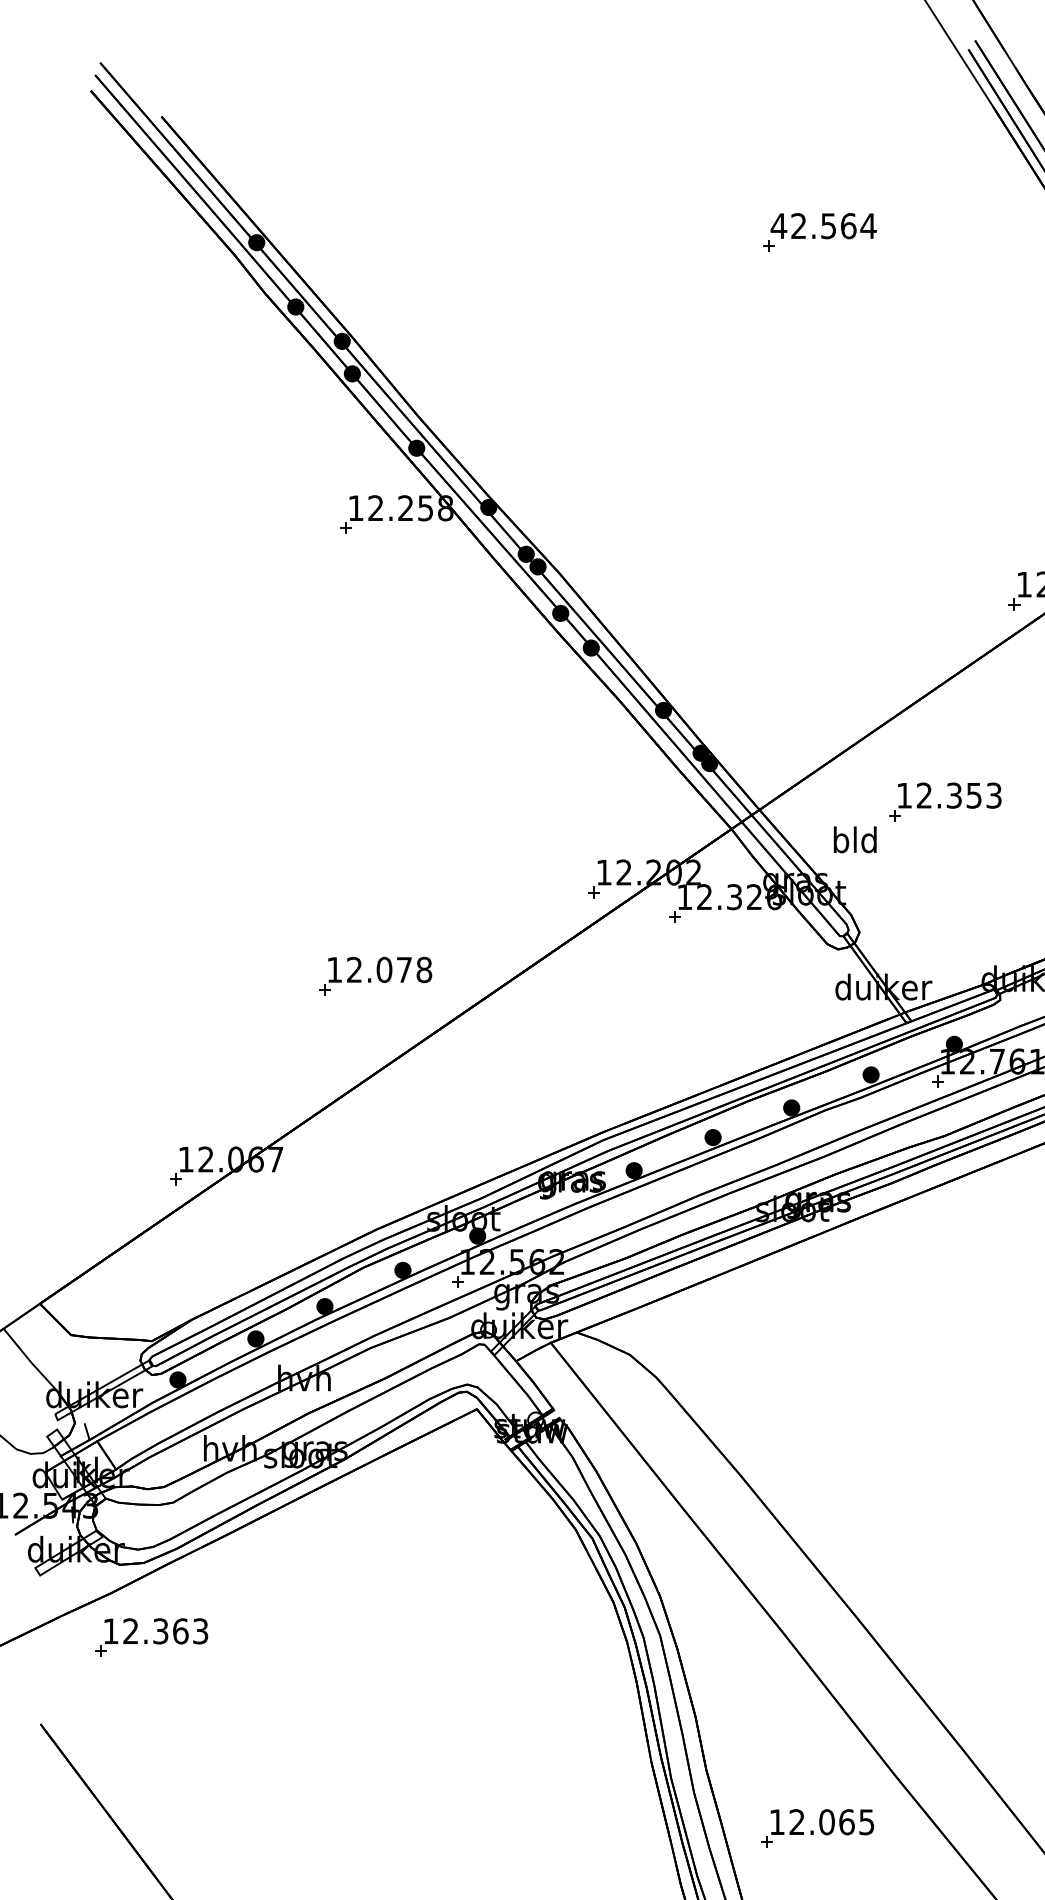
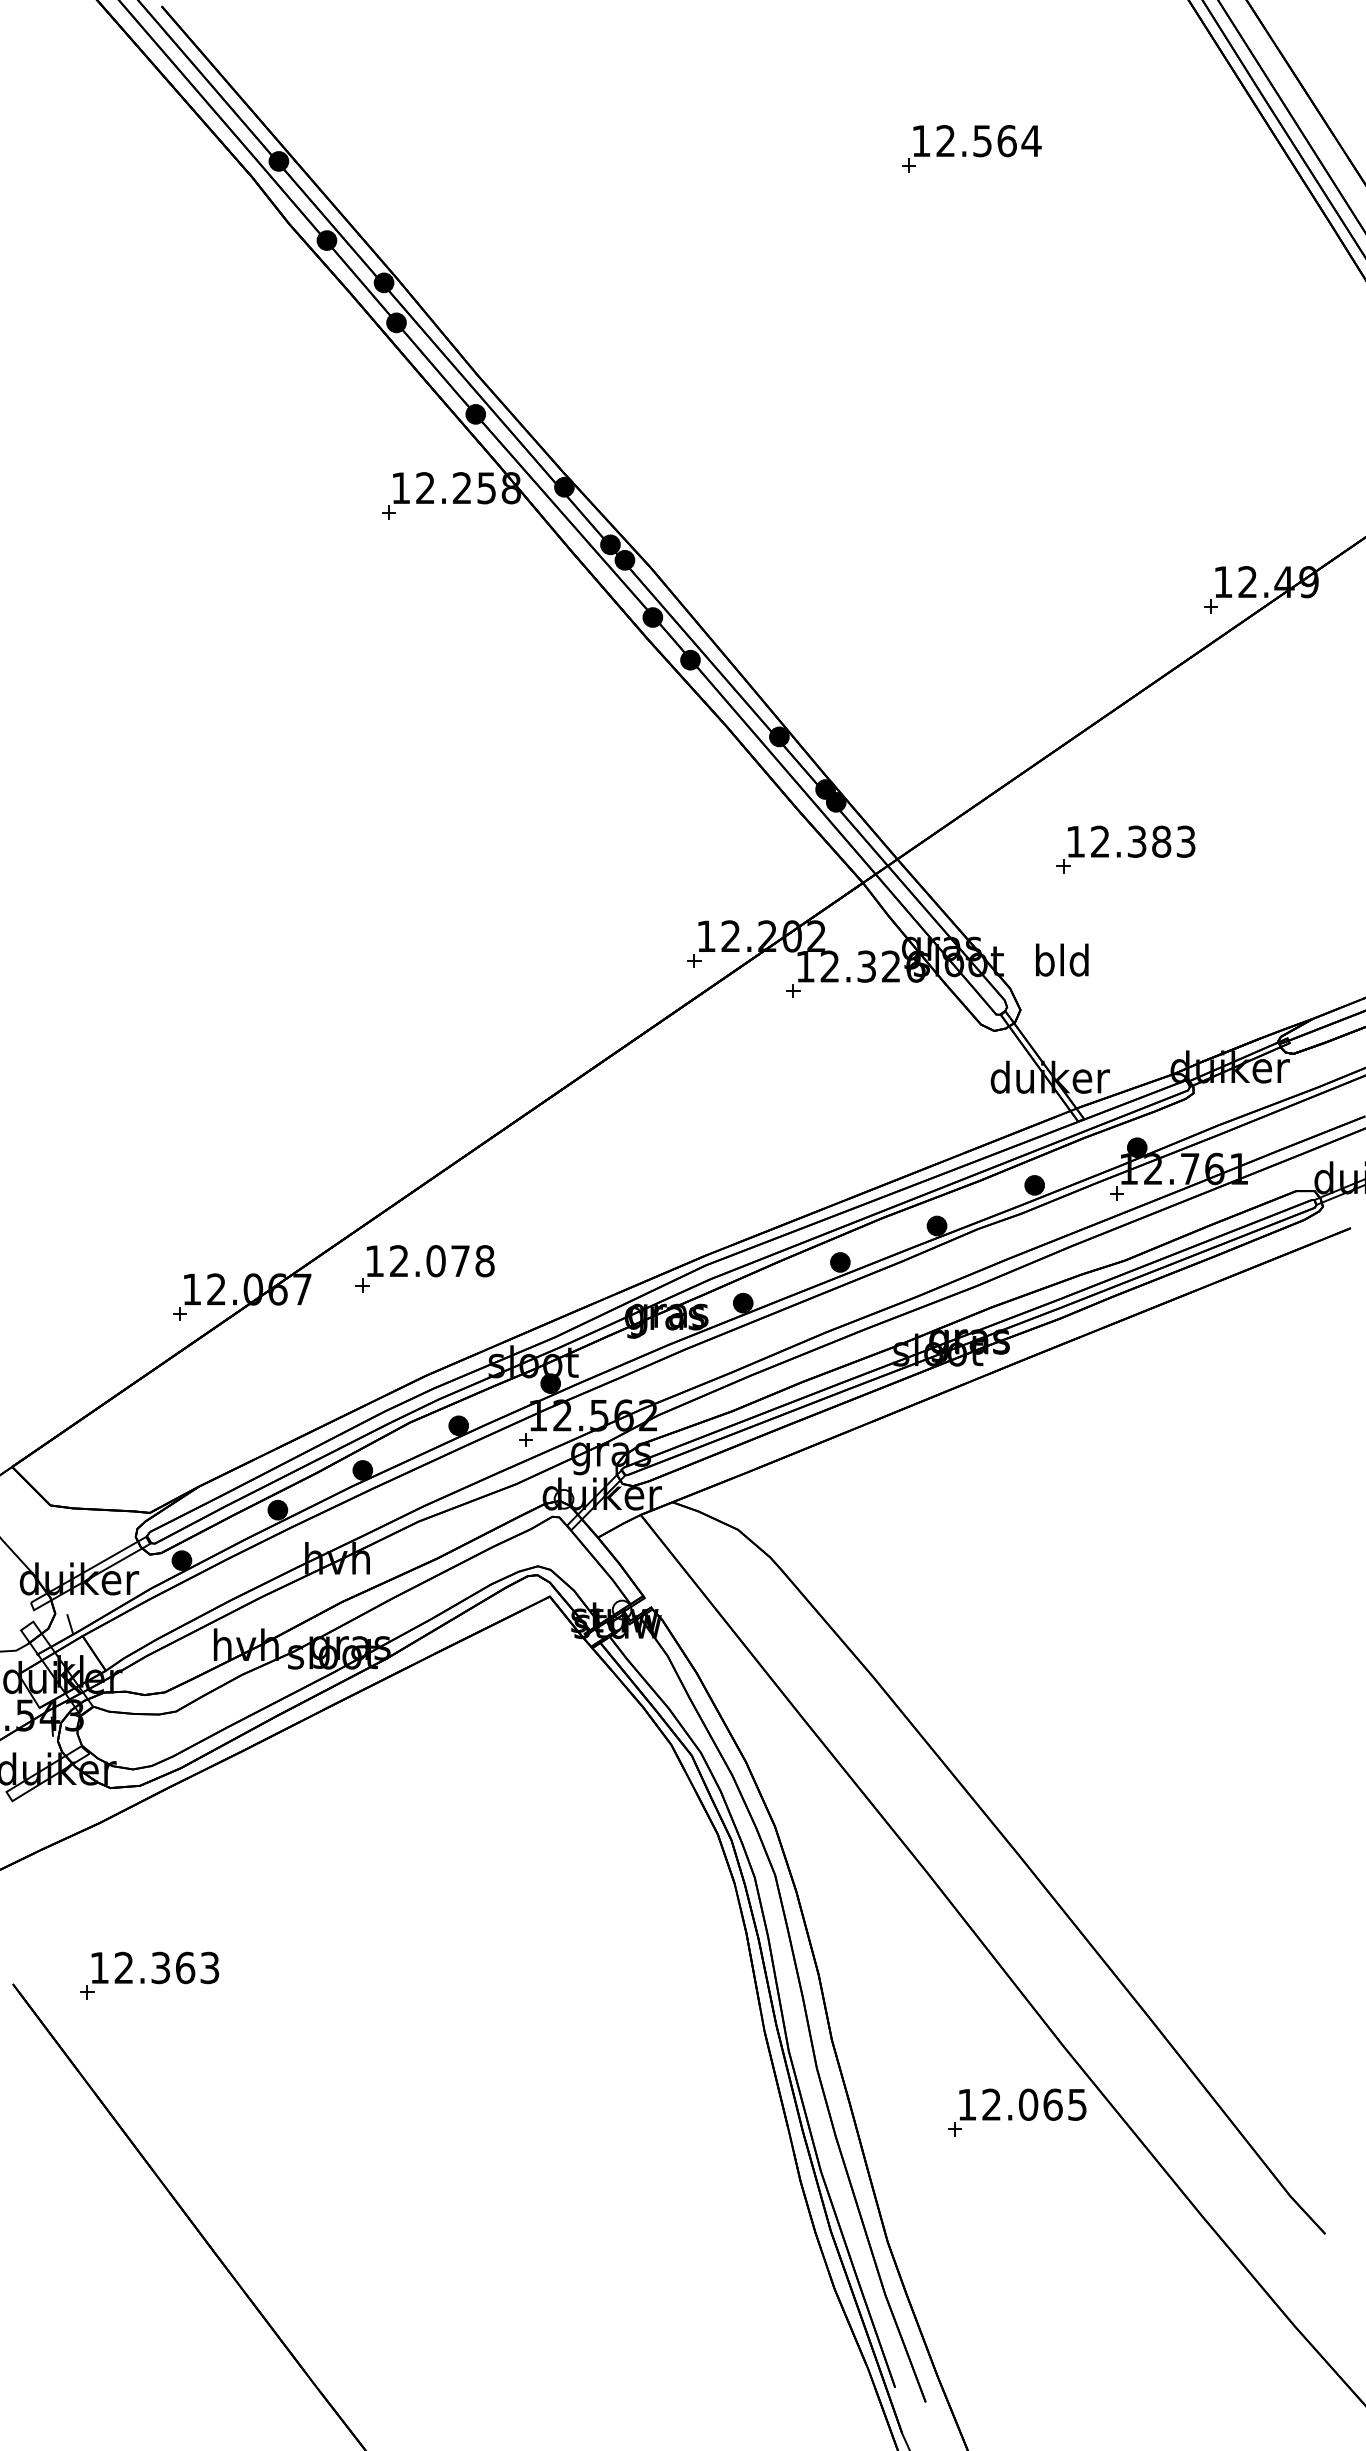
text: (779, 225) -> (921, 140), 42.564 -> 12.564
text: (974, 795) -> (1161, 841), 12.353 -> 12.383
text: (855, 839) -> (1062, 959), moved
part: (375, 975) -> (424, 1268), moved
part: (151, 1637) -> (149, 1975), moved
part: (818, 1828) -> (1017, 2112), moved

